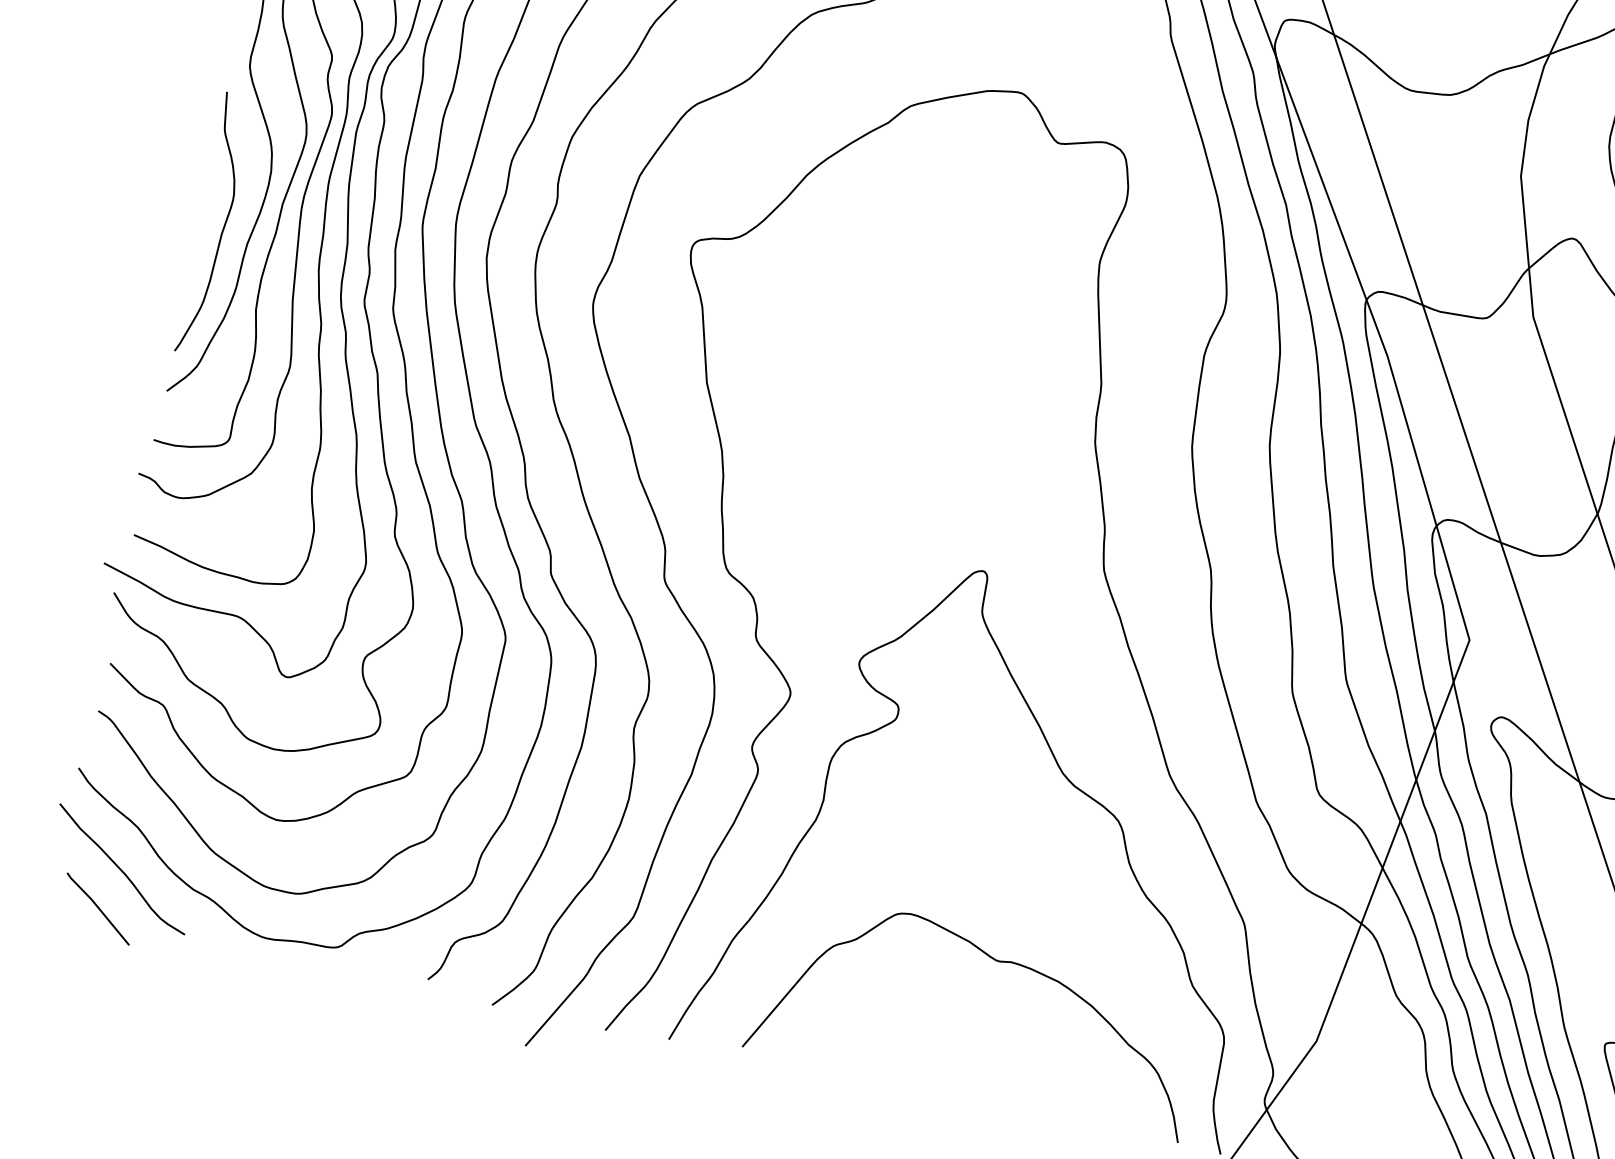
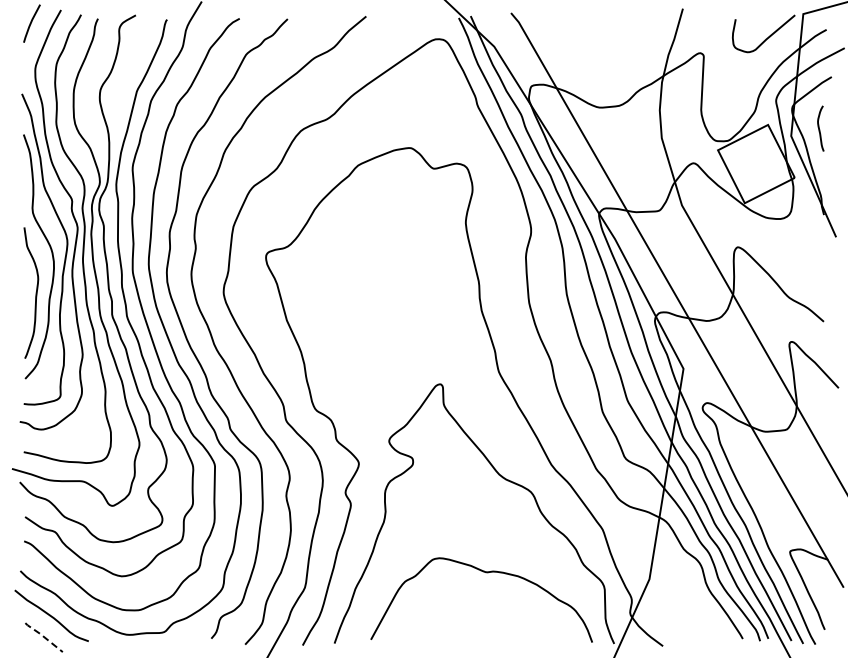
line: (97, 906) -> (43, 636), solid -> dashed

